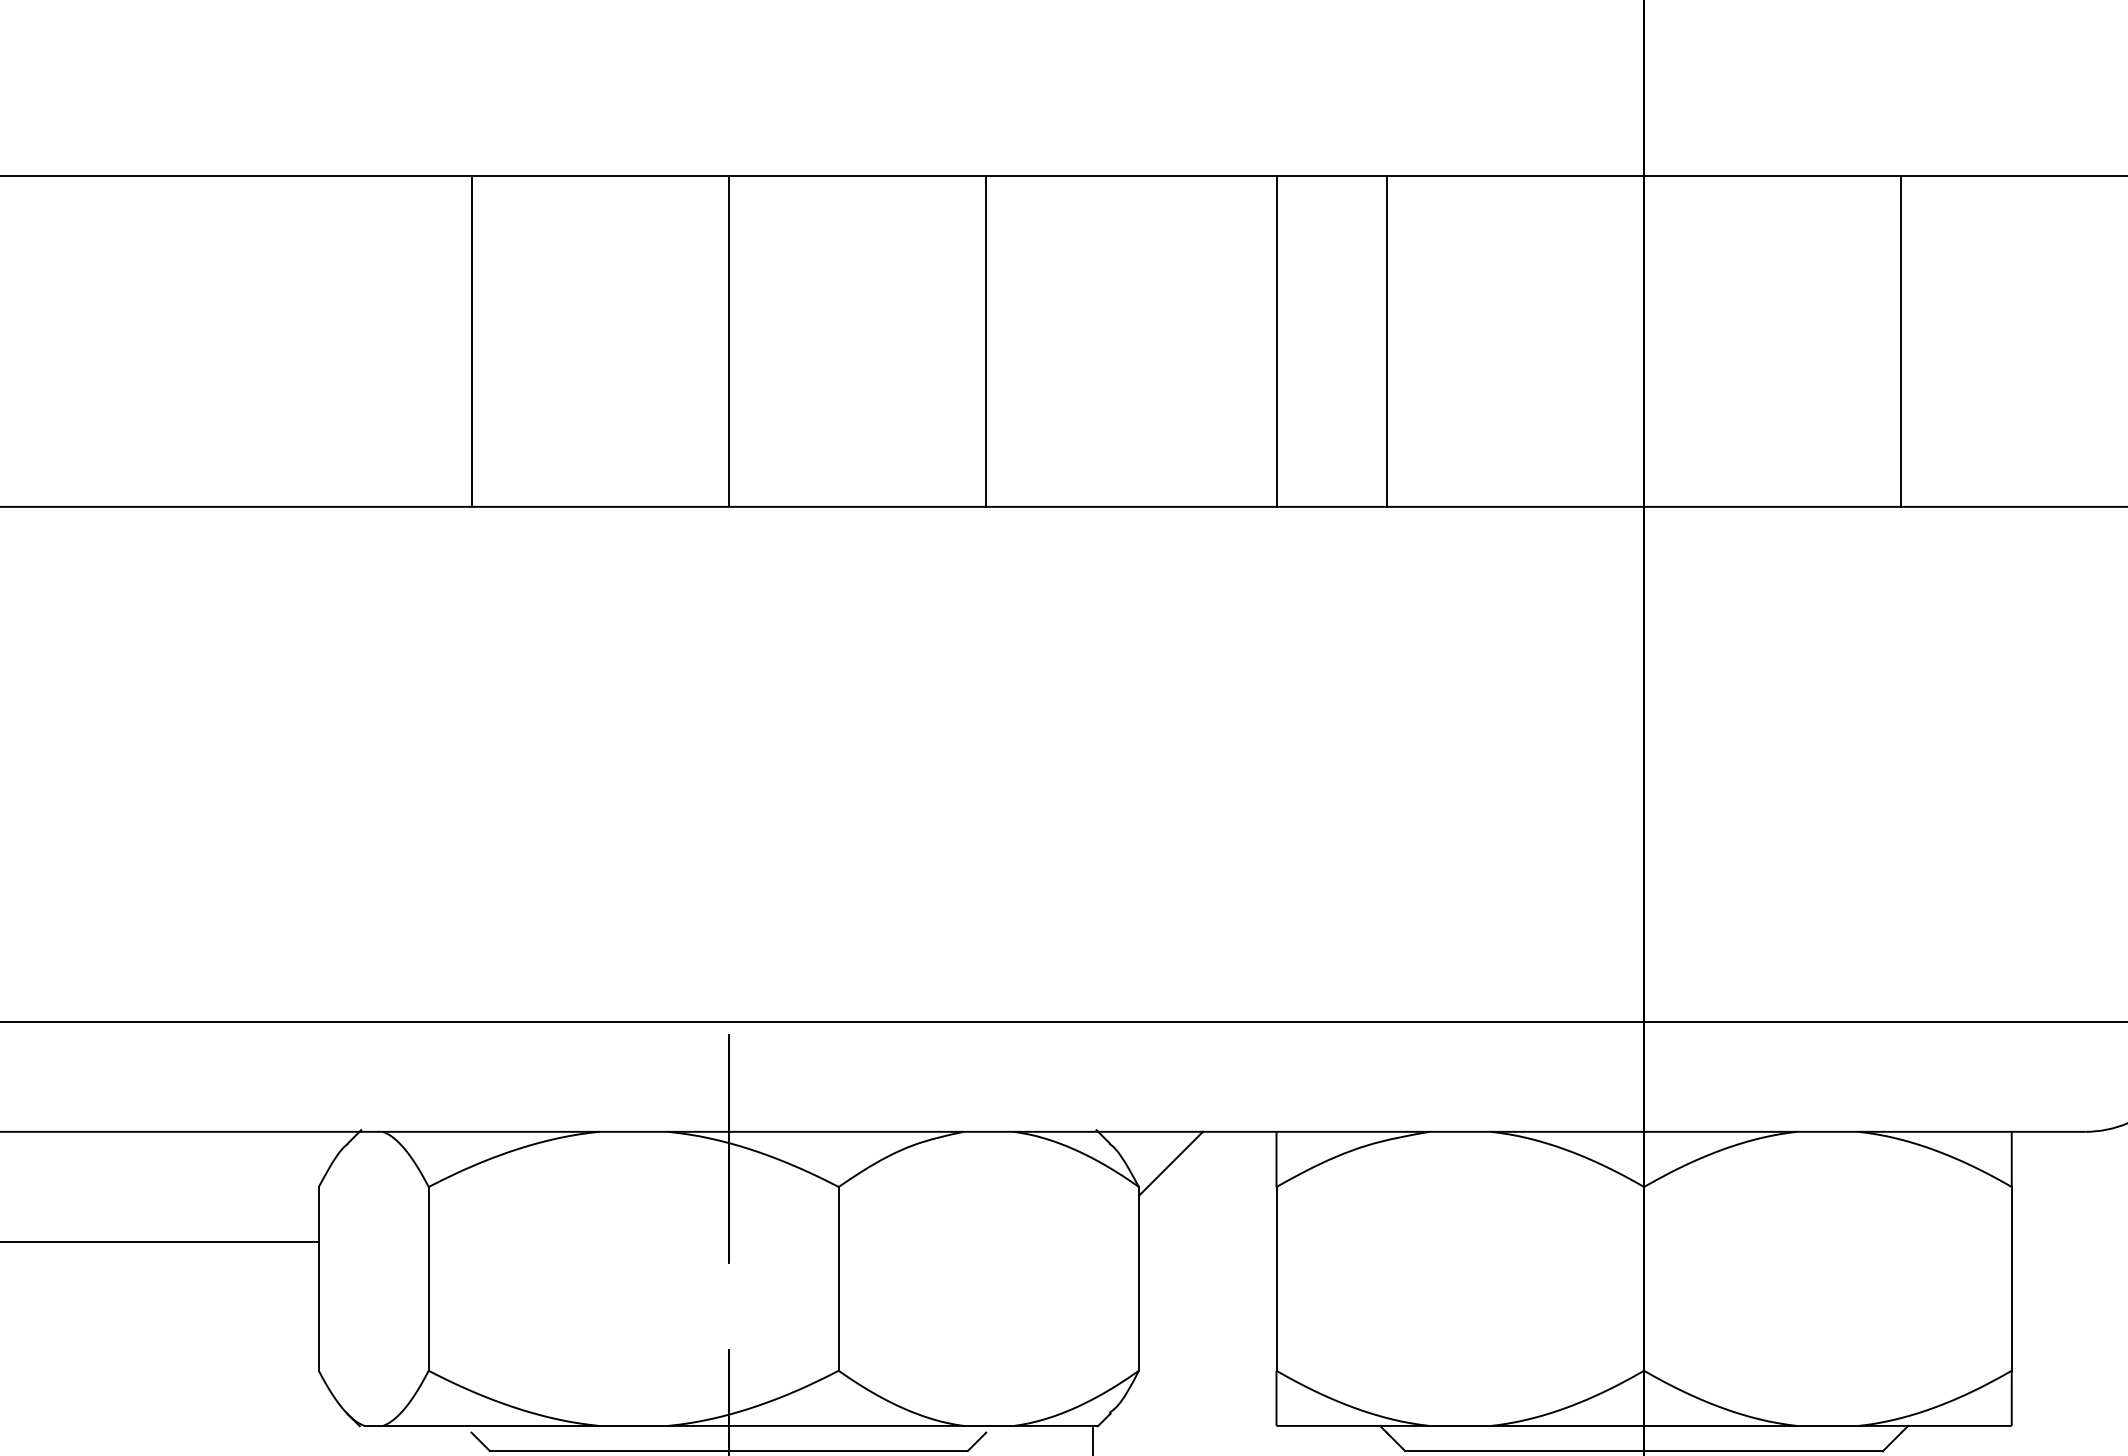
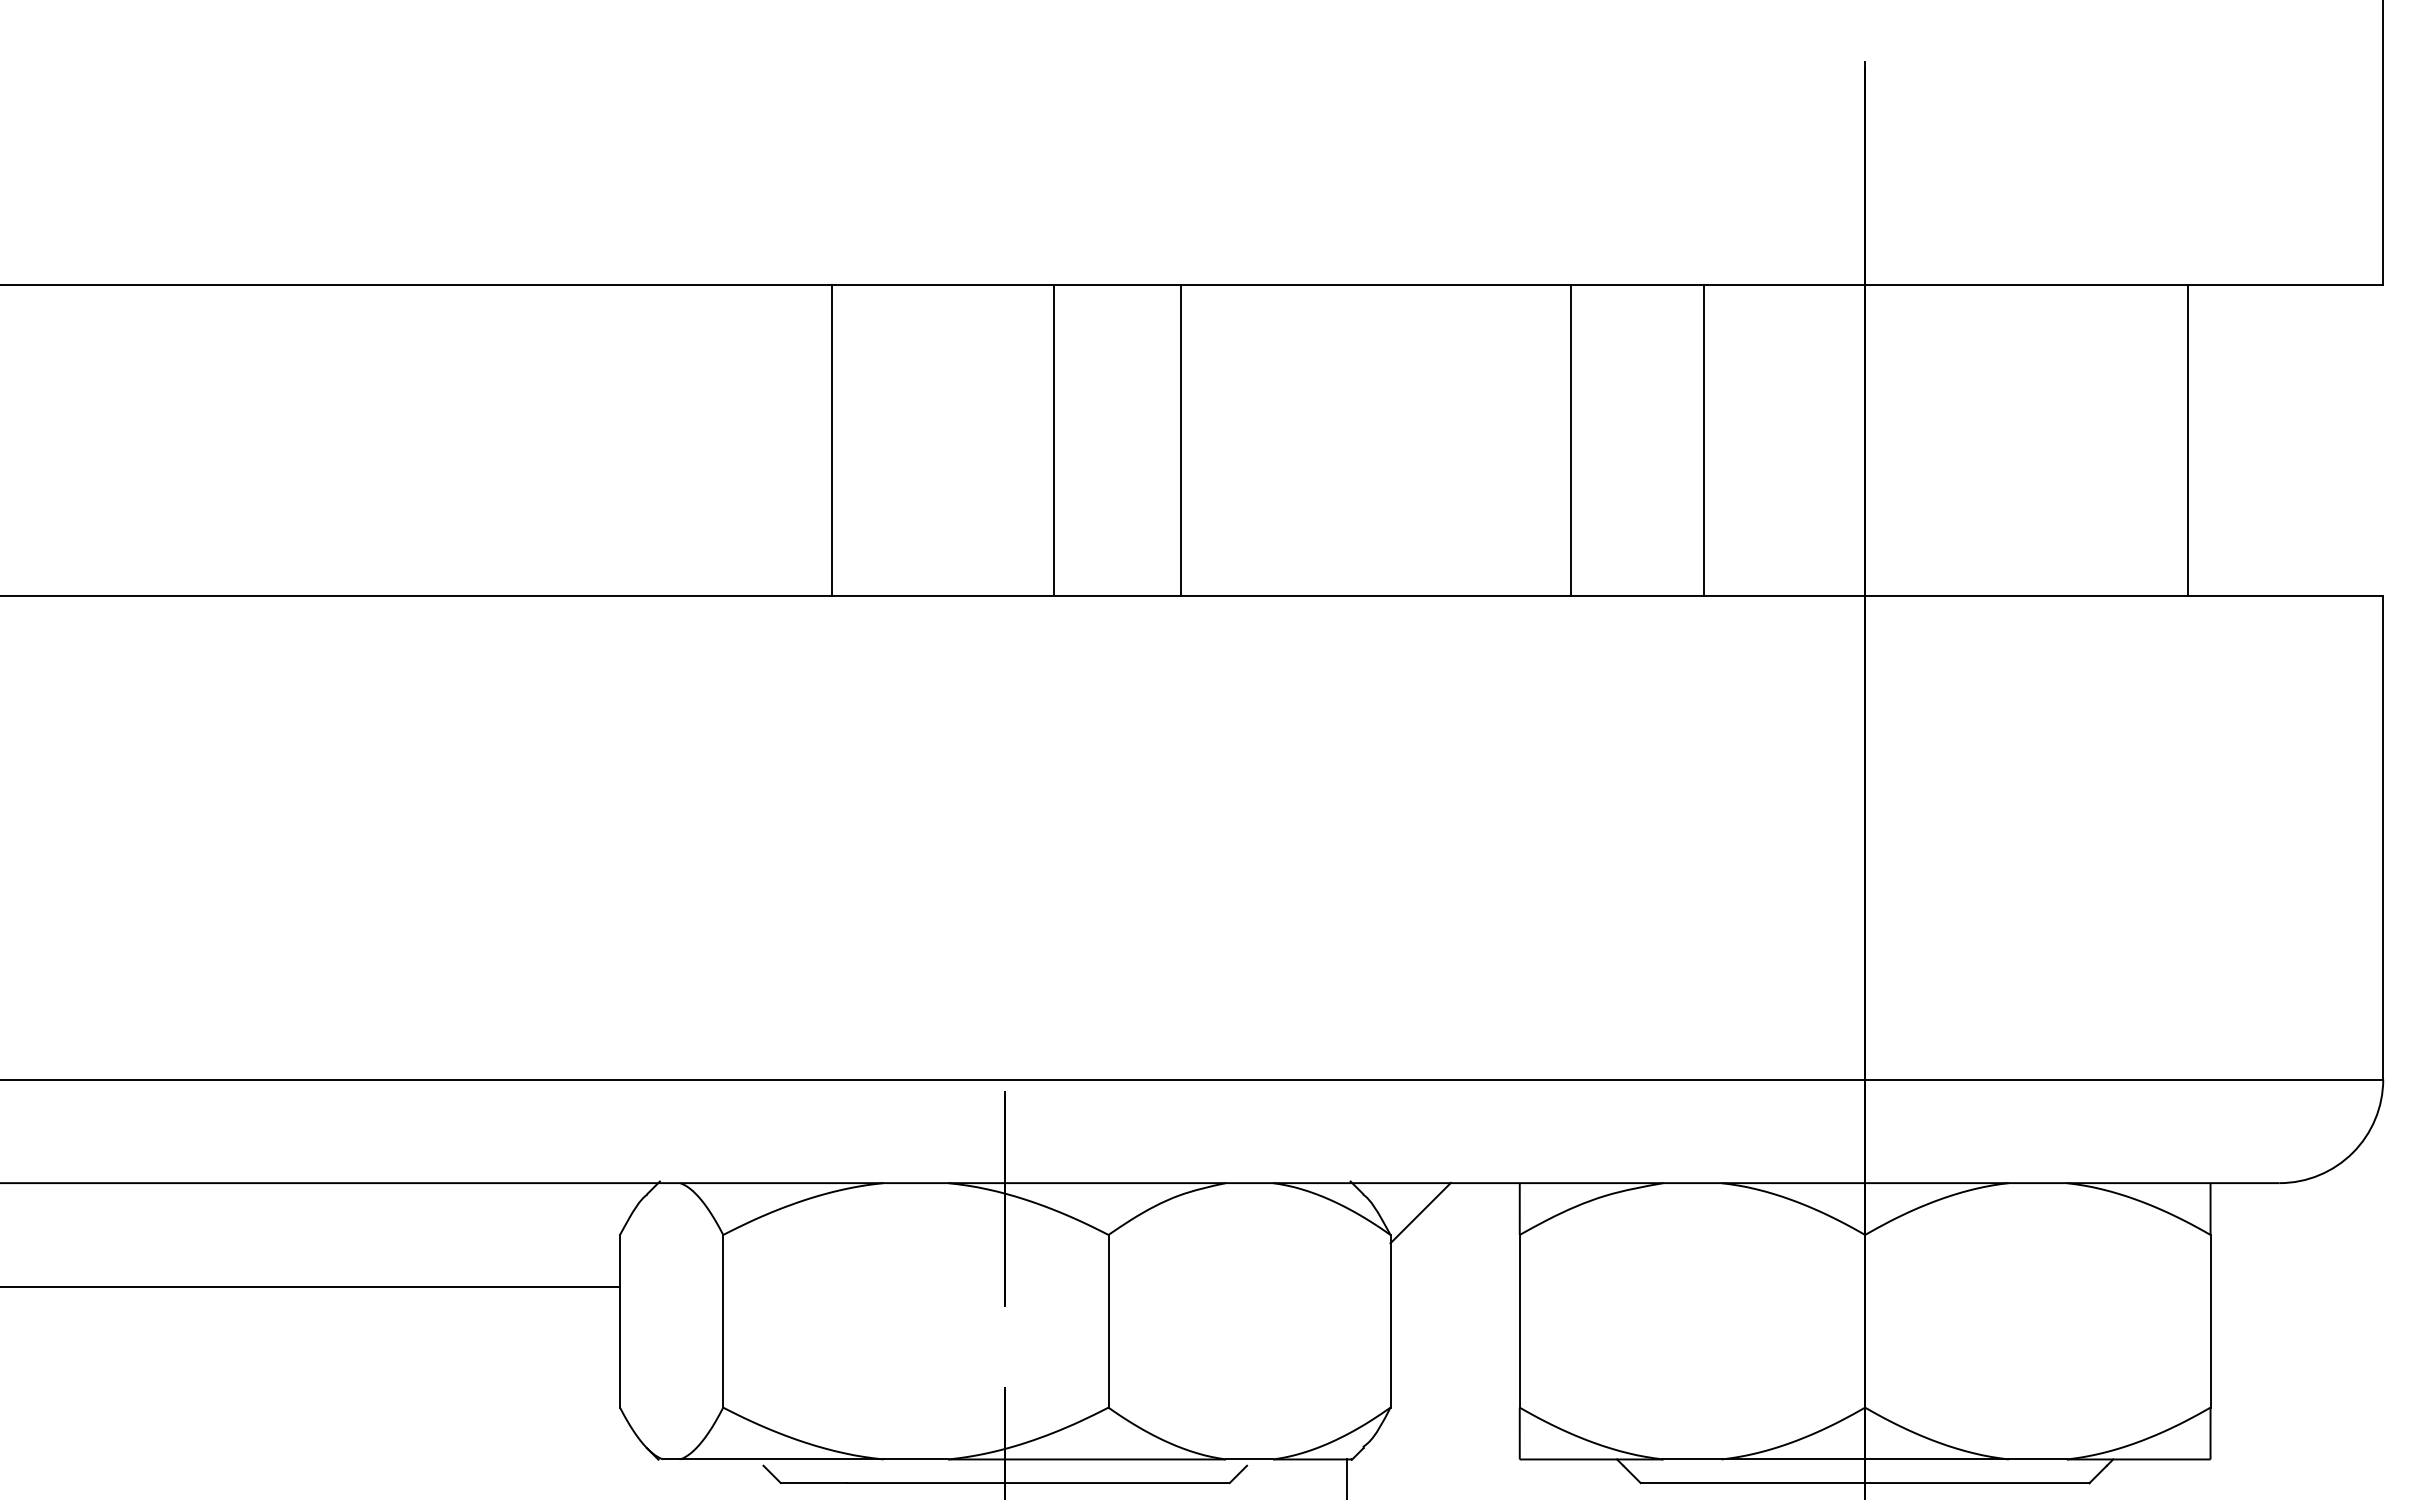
line: (471, 341) -> (831, 440), moved
line: (729, 341) -> (1054, 440), moved
line: (986, 341) -> (1181, 440), moved
line: (1276, 341) -> (1570, 440), moved
line: (1386, 341) -> (1704, 440), moved
line: (1901, 341) -> (2187, 440), moved

